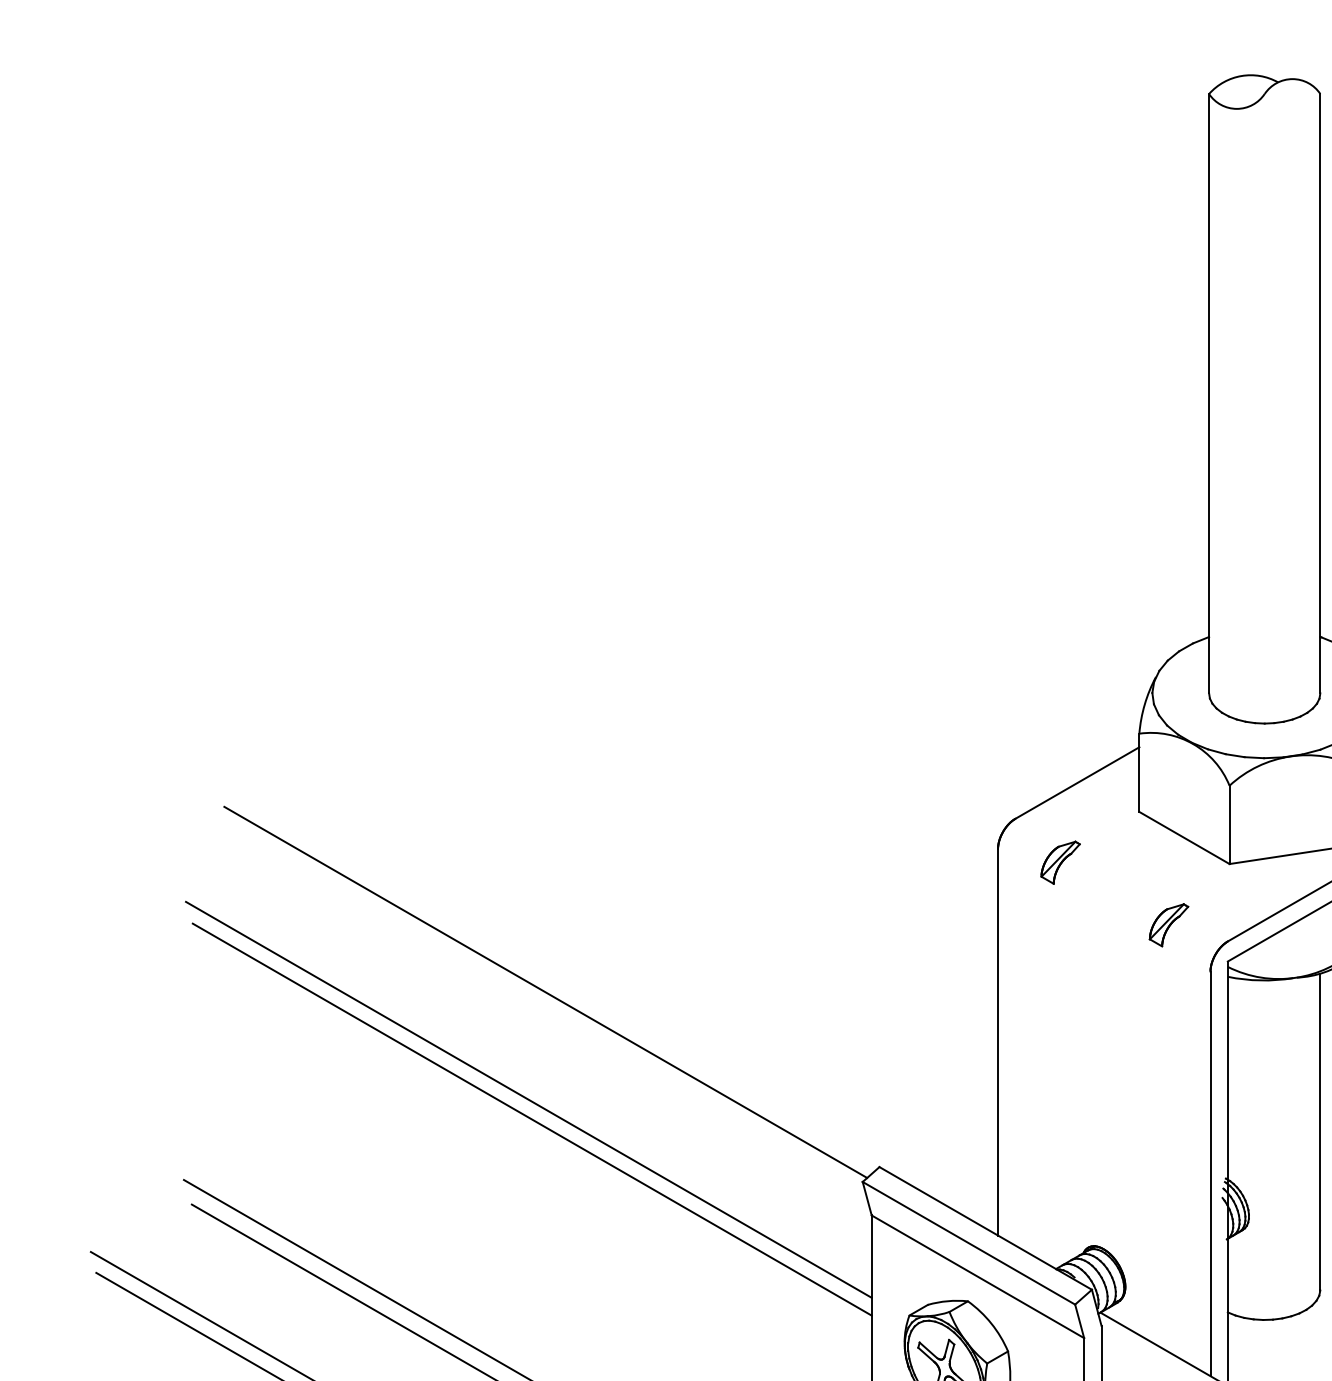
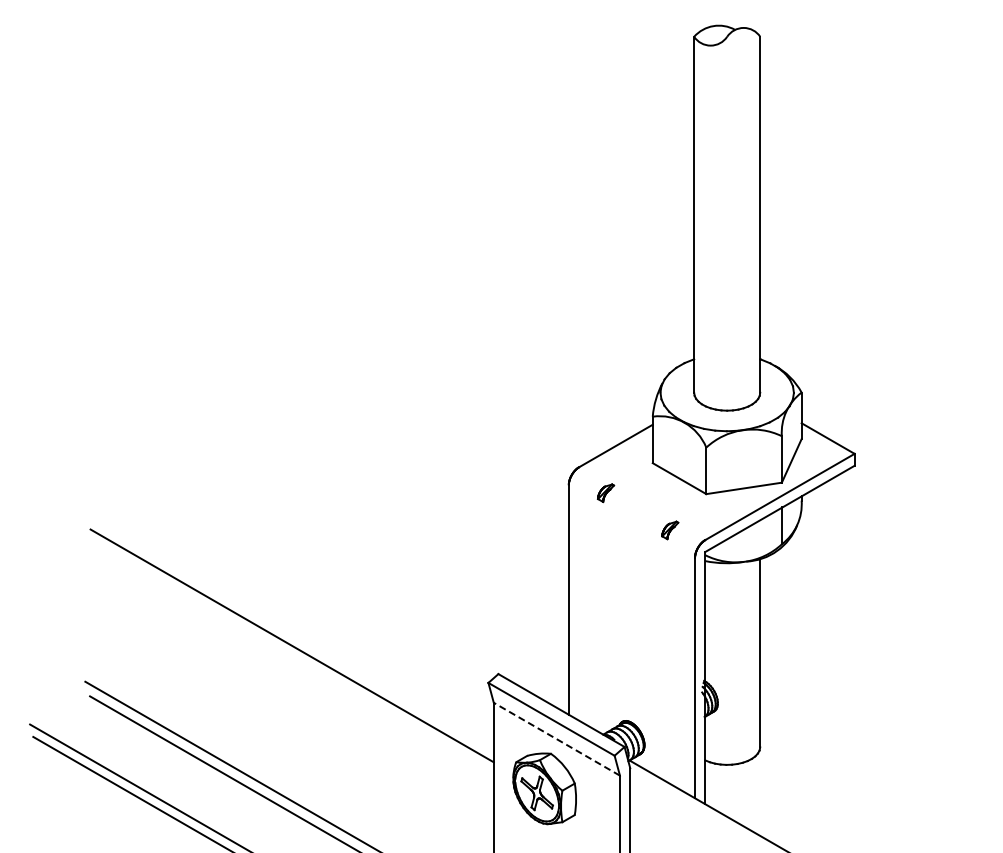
part: (1059, 861) -> (605, 492), size x0.7
part: (1167, 925) -> (669, 530), size x0.7
line: (546, 992) -> (300, 570), removed
line: (527, 1098) -> (289, 633), removed
line: (977, 1277) -> (556, 739), solid -> dashed

